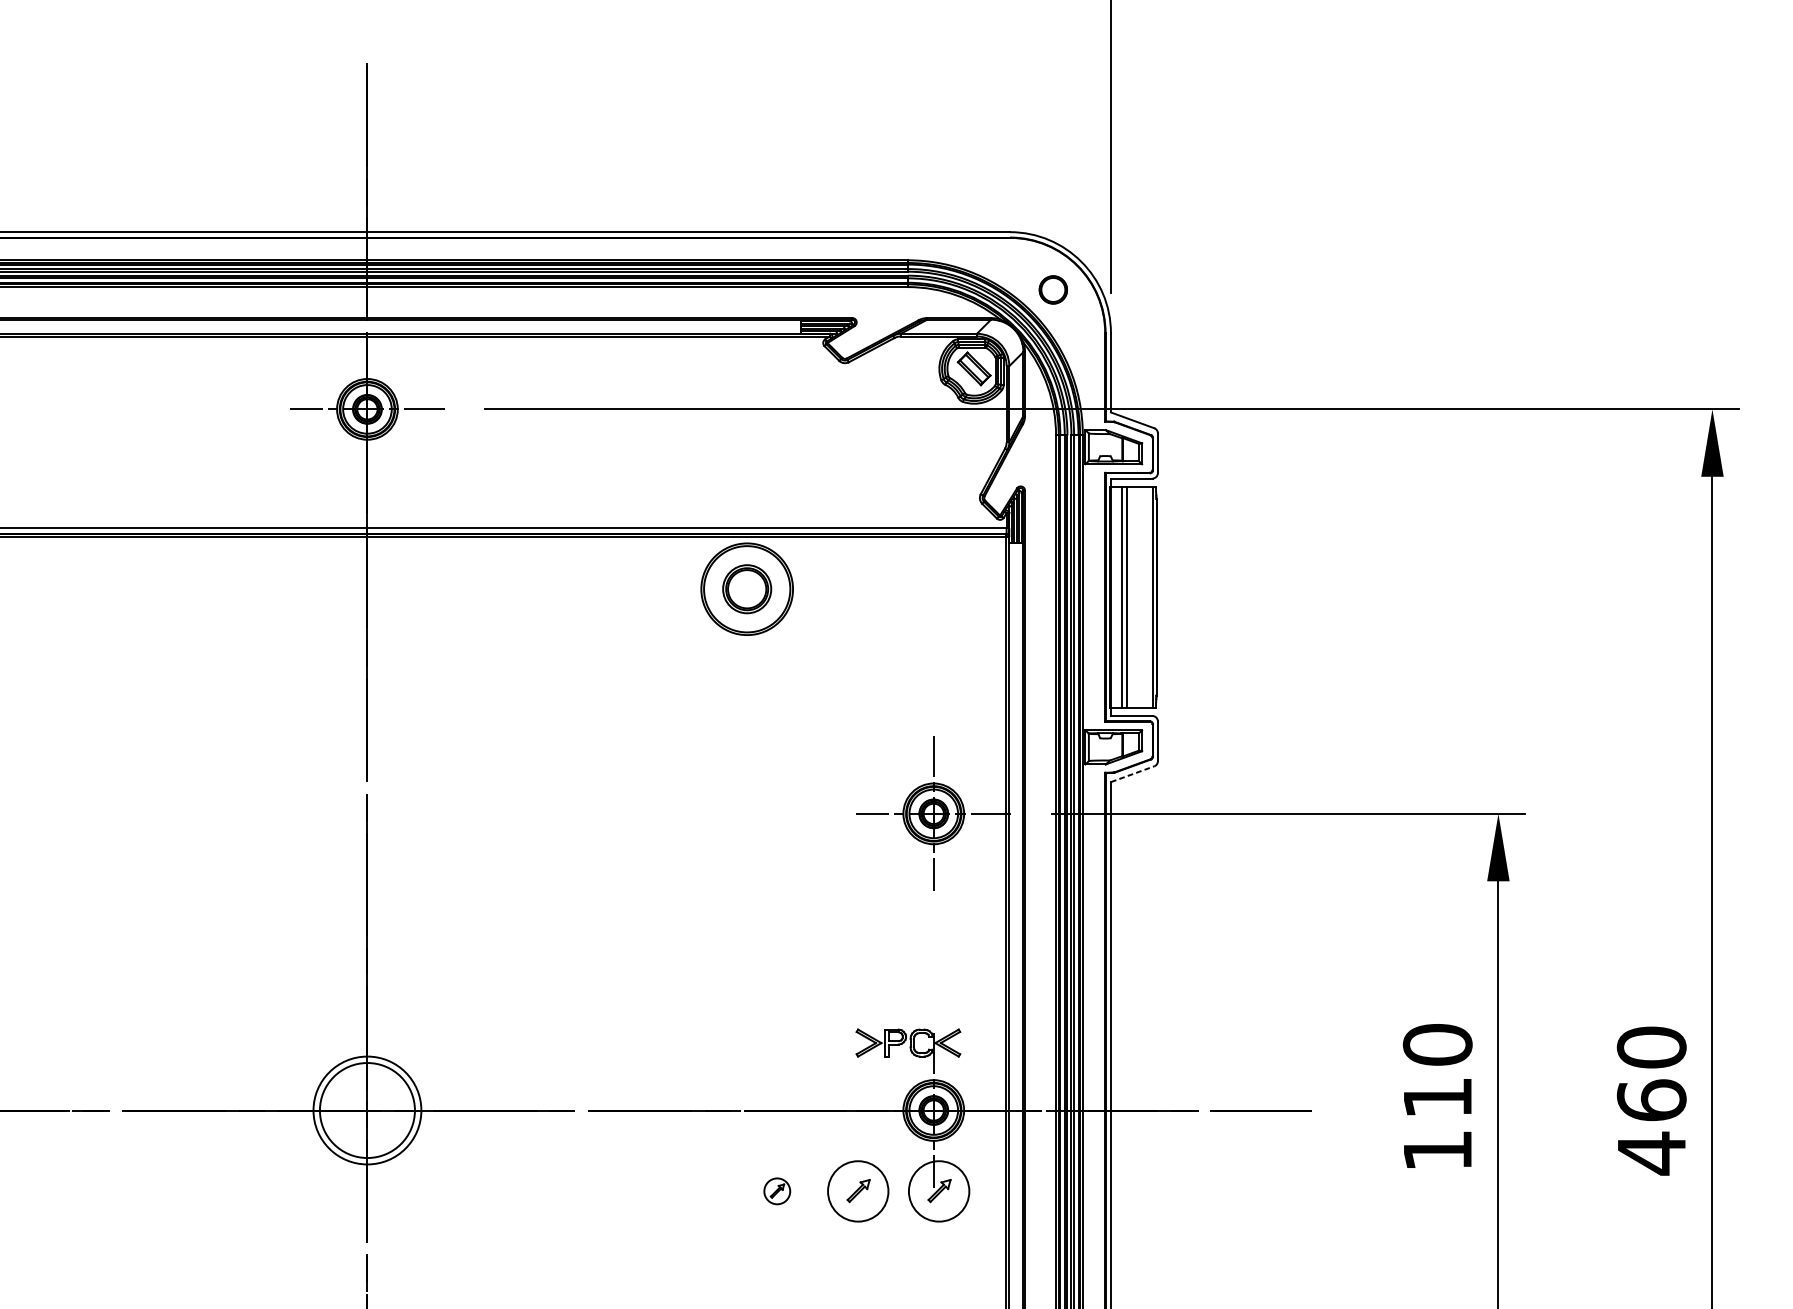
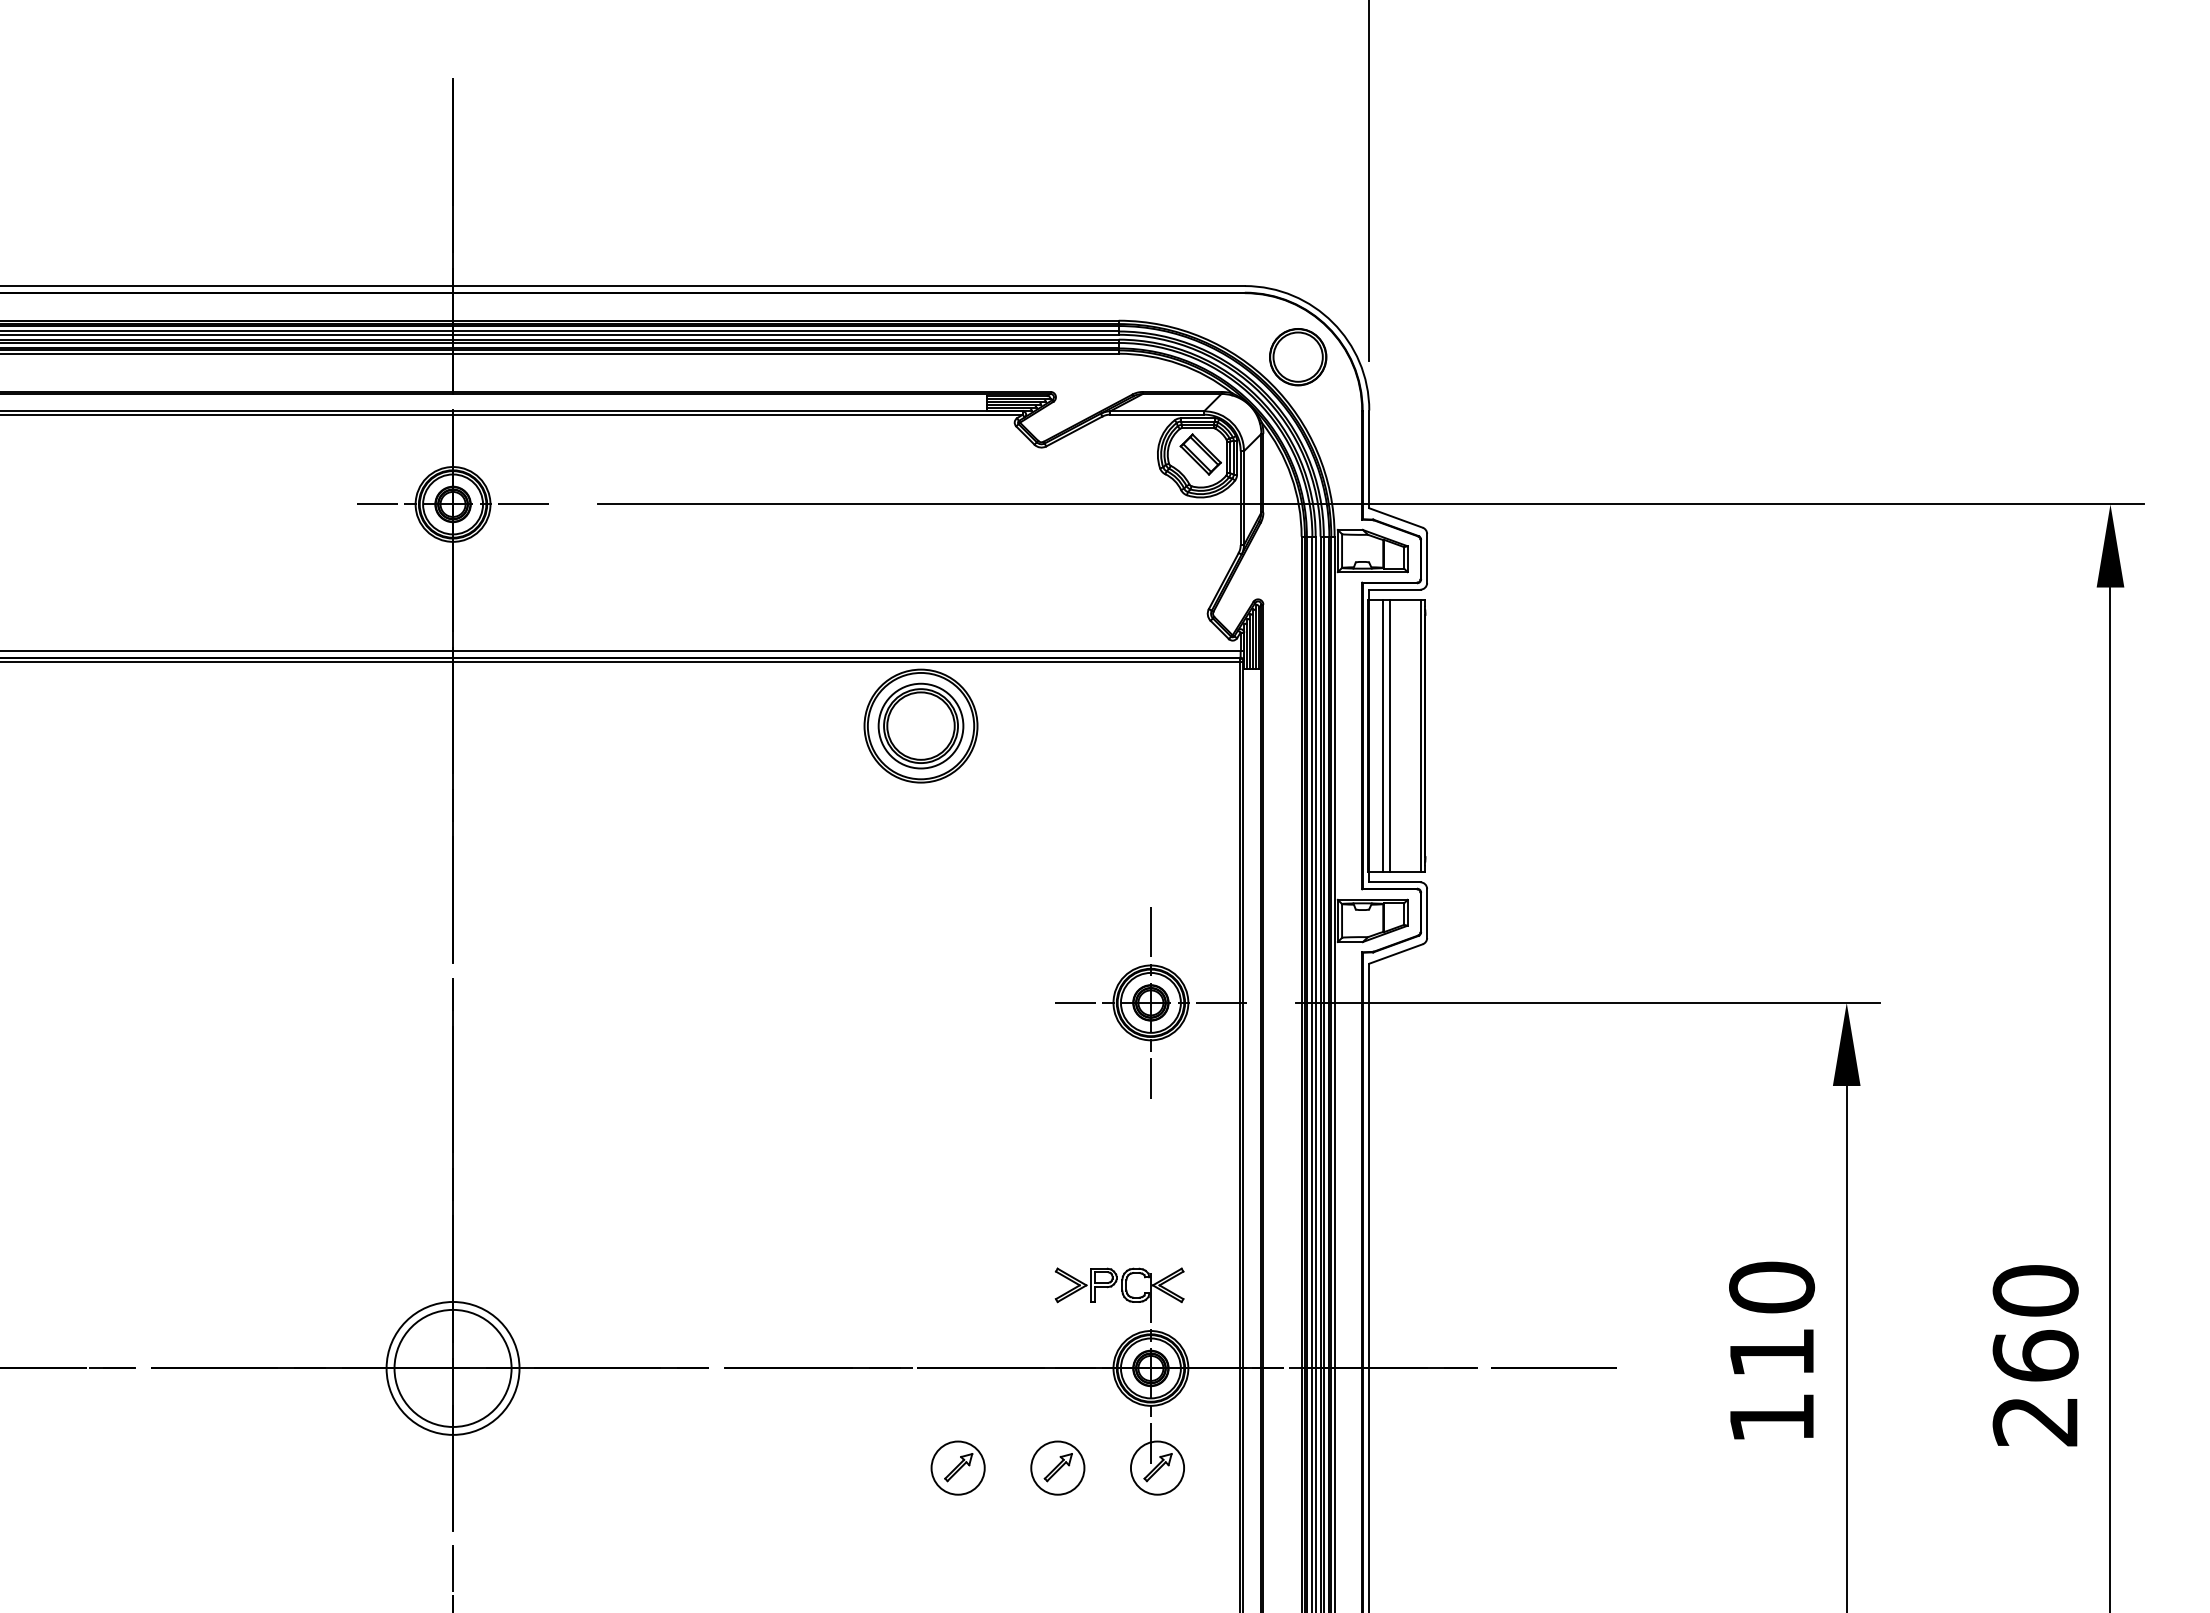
part: (1053, 290) -> (1298, 357), size x1.67
part: (746, 588) -> (920, 725), size x1.43
line: (1133, 773) -> (1396, 953), dashed -> solid
text: (1650, 1153) -> (2034, 1421), 460 -> 260
part: (776, 1190) -> (957, 1467), size x1.67
circle: (857, 1190) -> (1057, 1467), size x0.71
circle: (939, 1190) -> (1157, 1467), size x0.71

